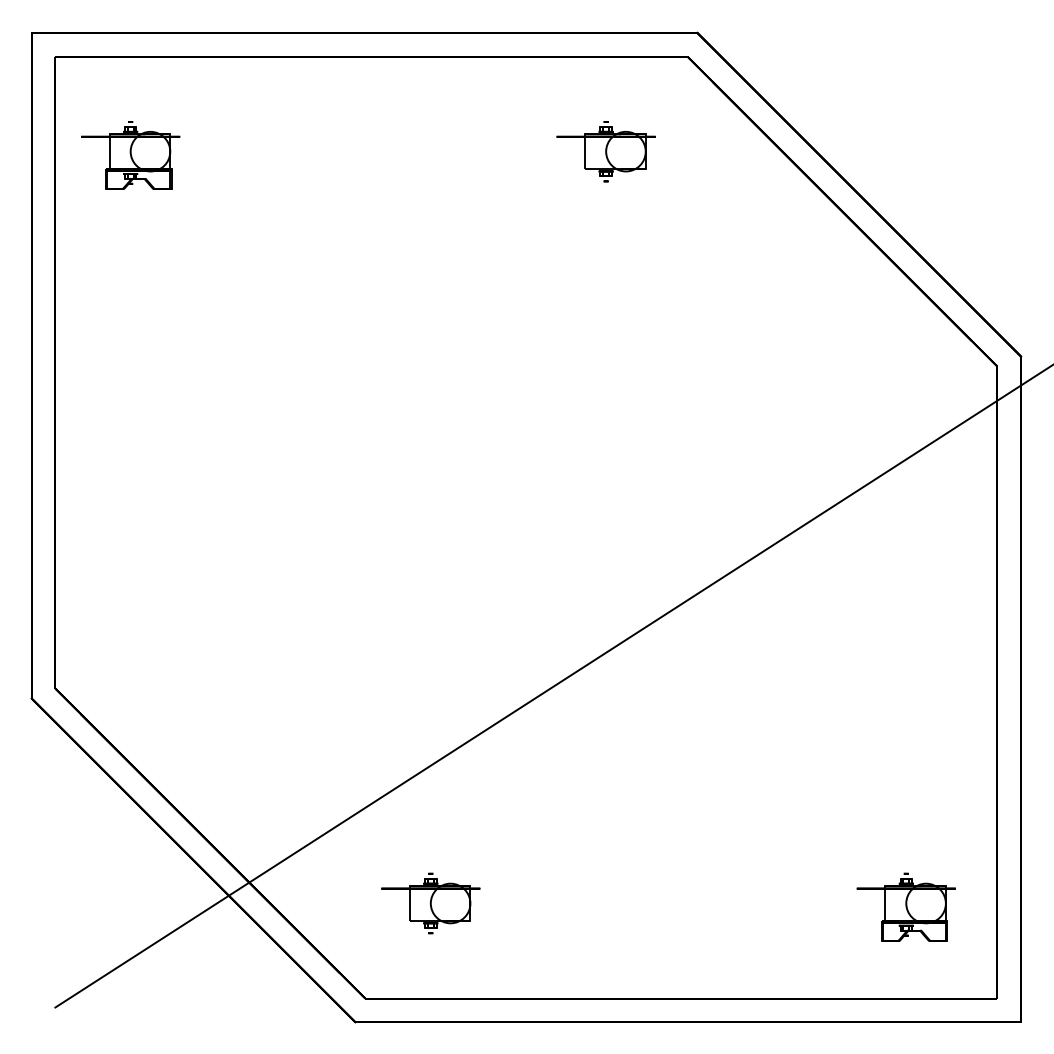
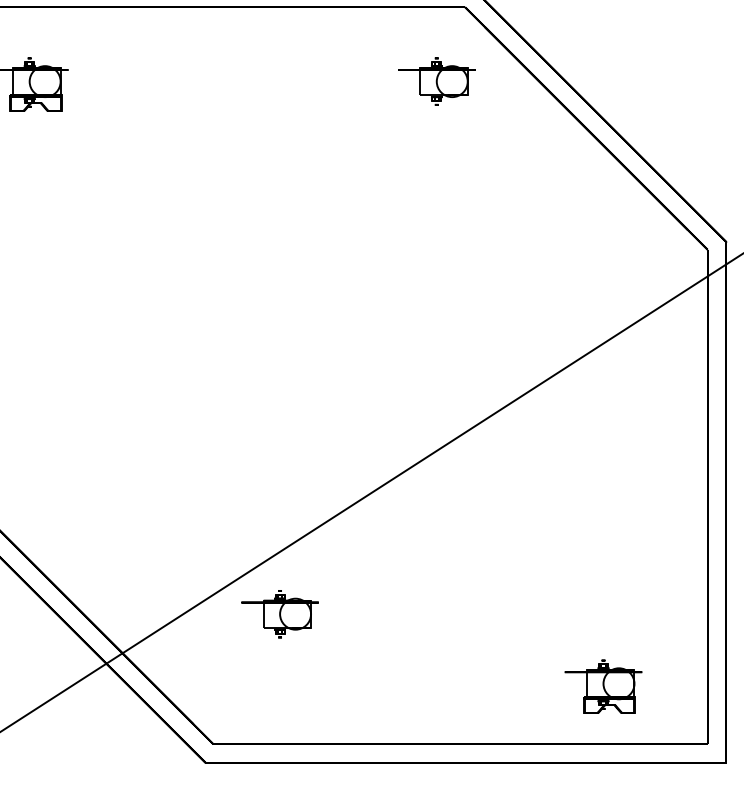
part: (605, 151) -> (436, 81), moved
part: (430, 903) -> (279, 614), moved
part: (905, 906) -> (602, 686), moved

